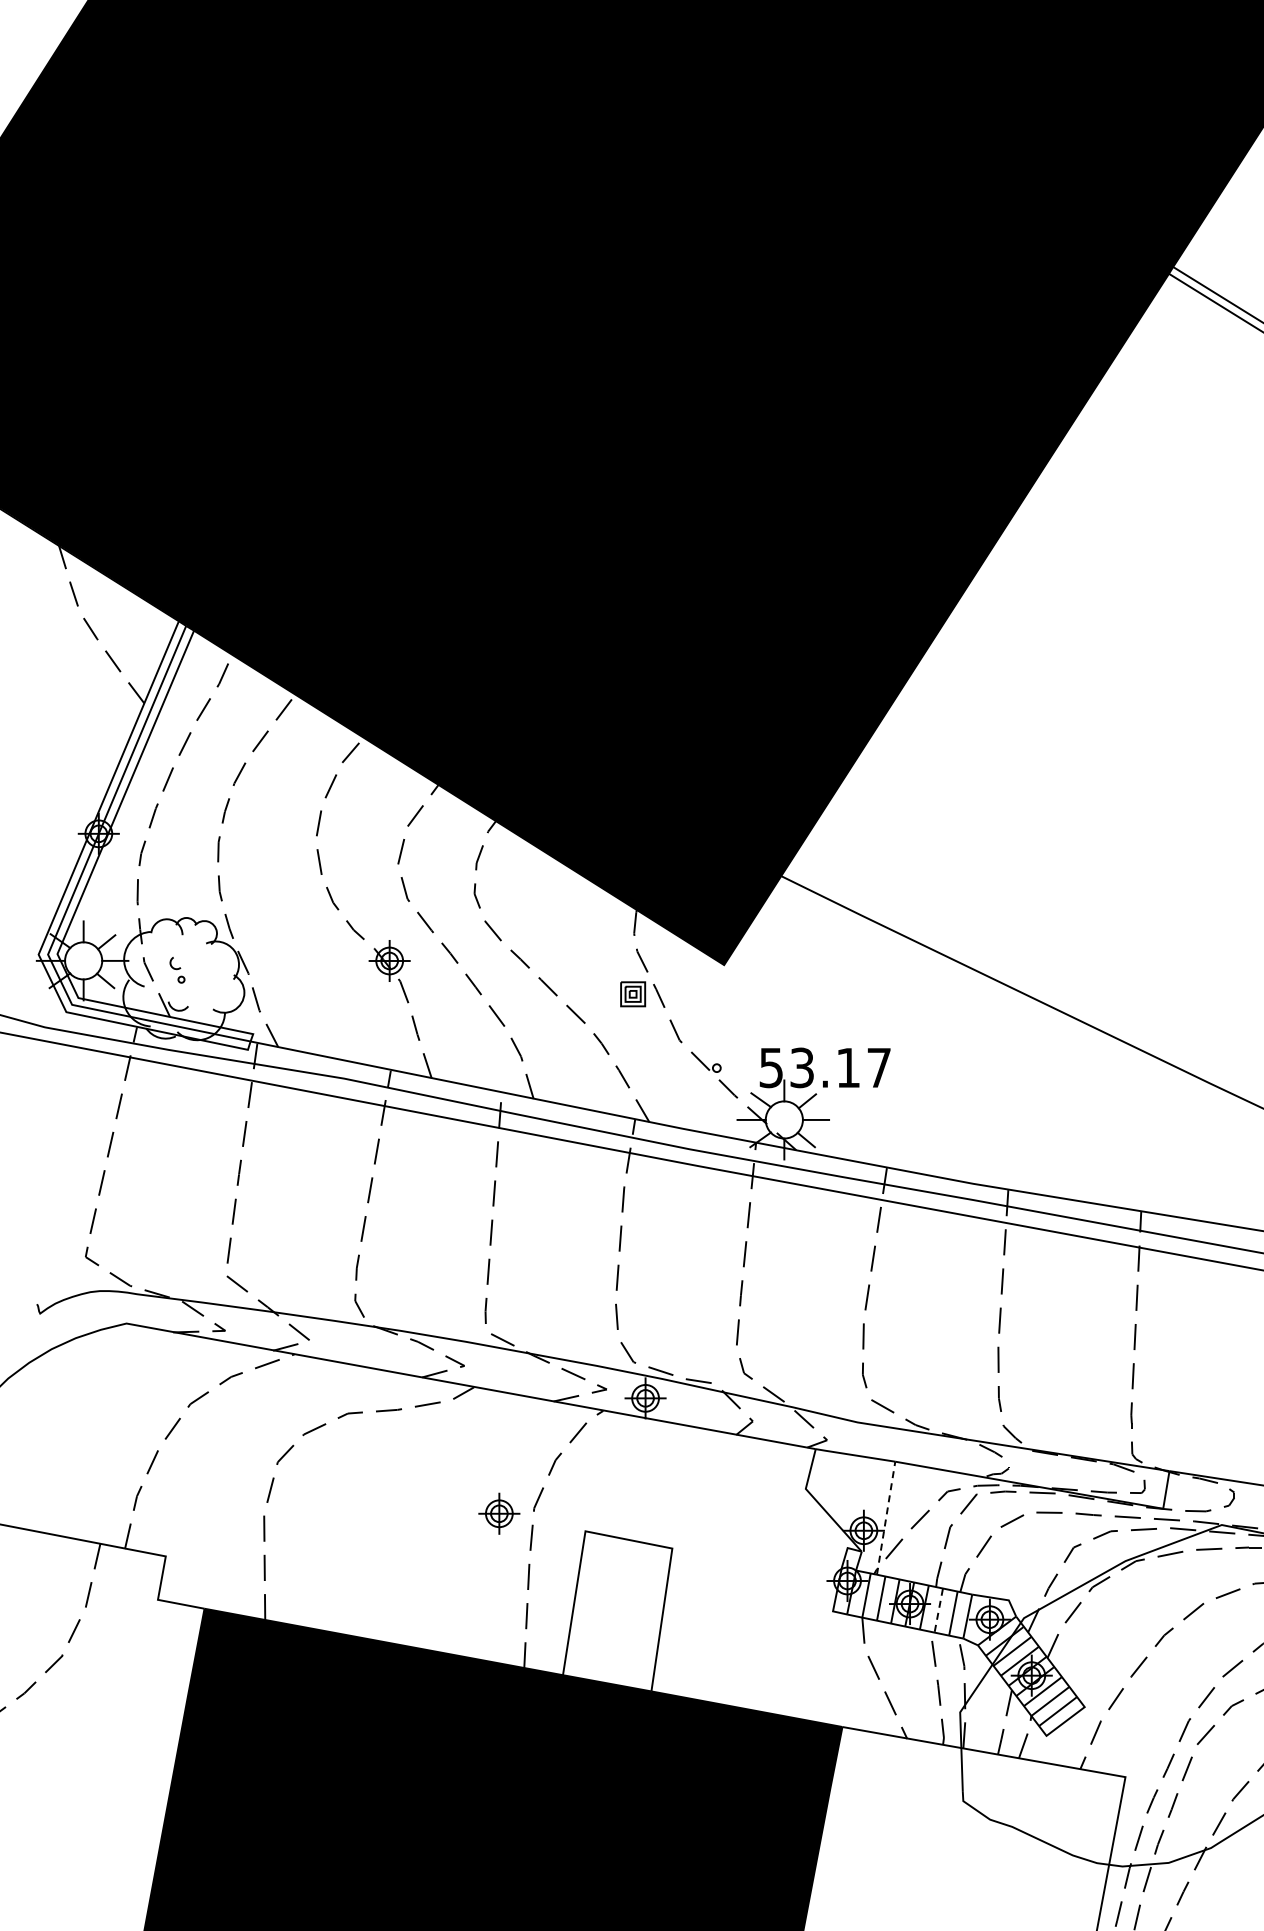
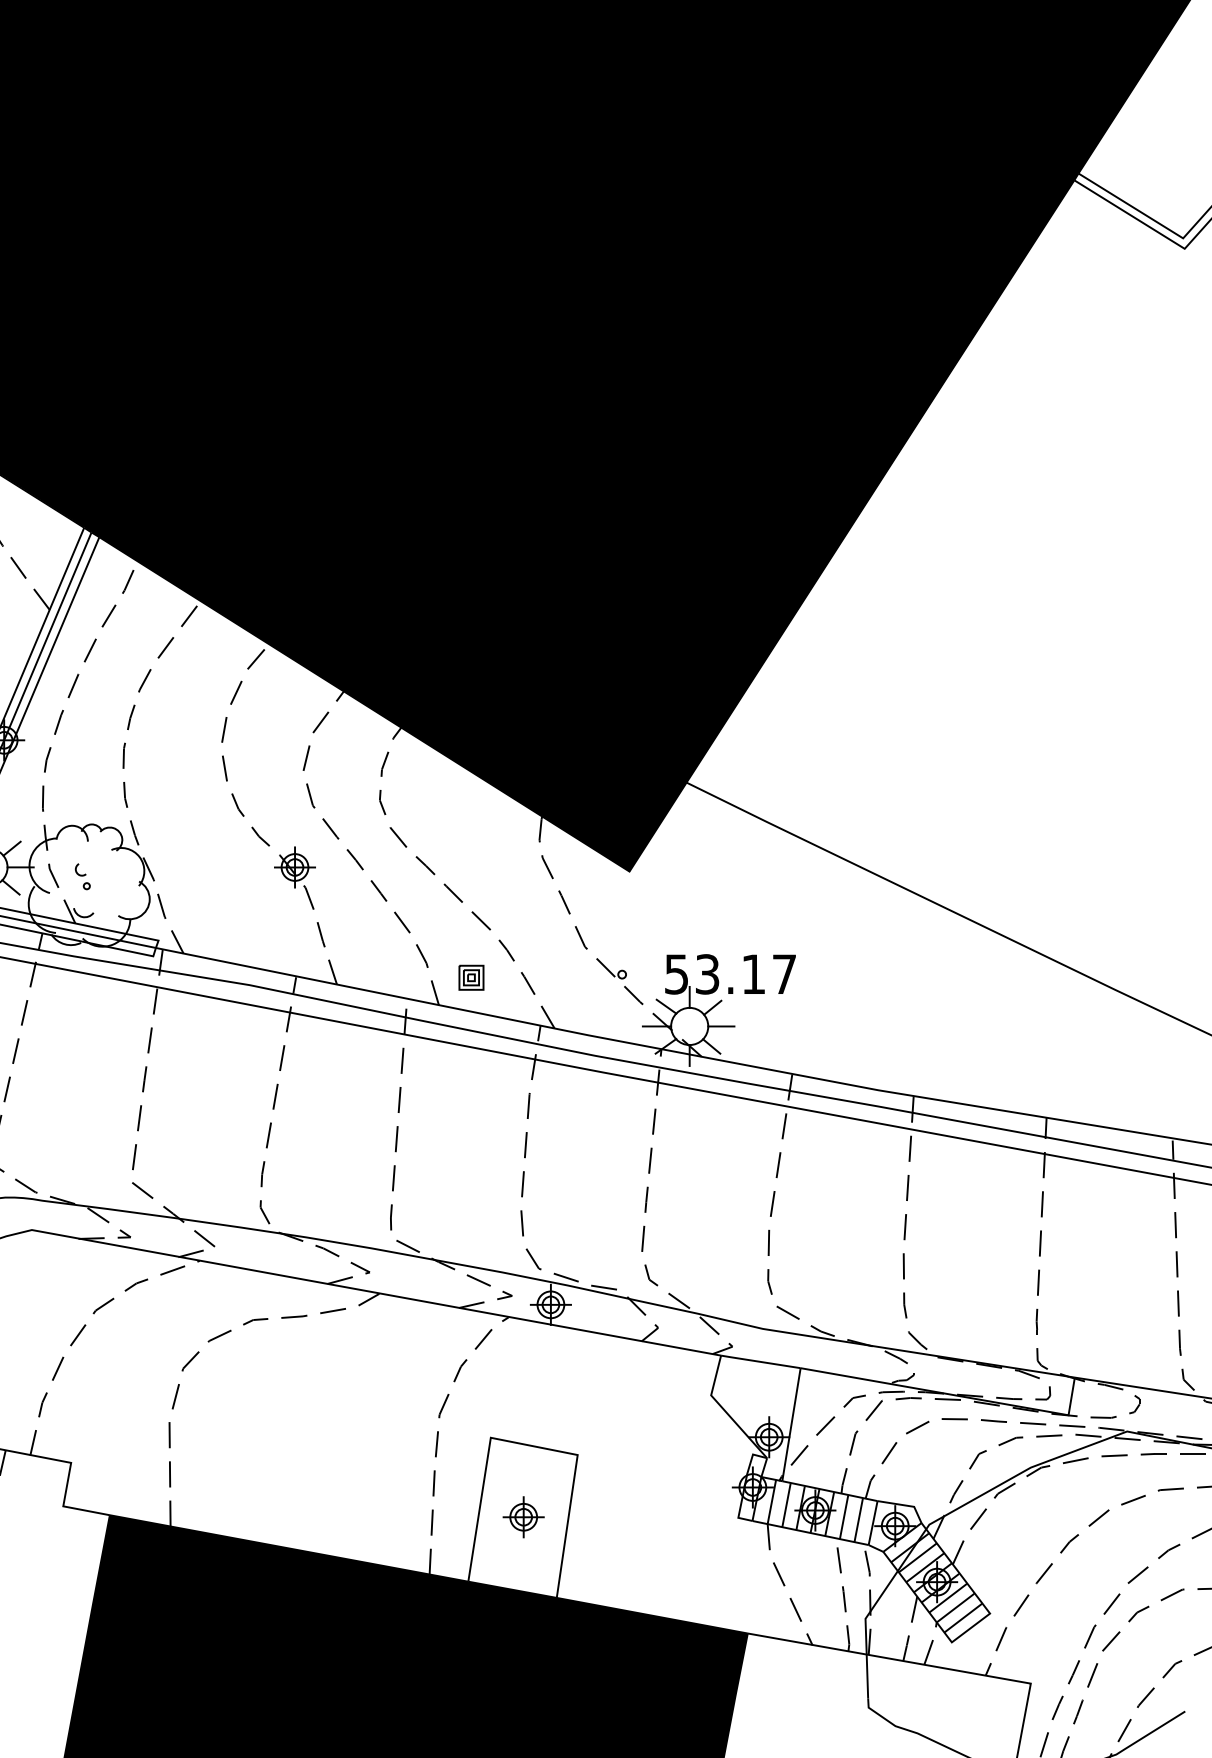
part: (633, 994) -> (471, 977), moved
part: (499, 1513) -> (523, 1516), moved
line: (886, 1517) -> (791, 1423), dashed -> solid
line: (938, 1611) -> (843, 1517), dashed -> solid

